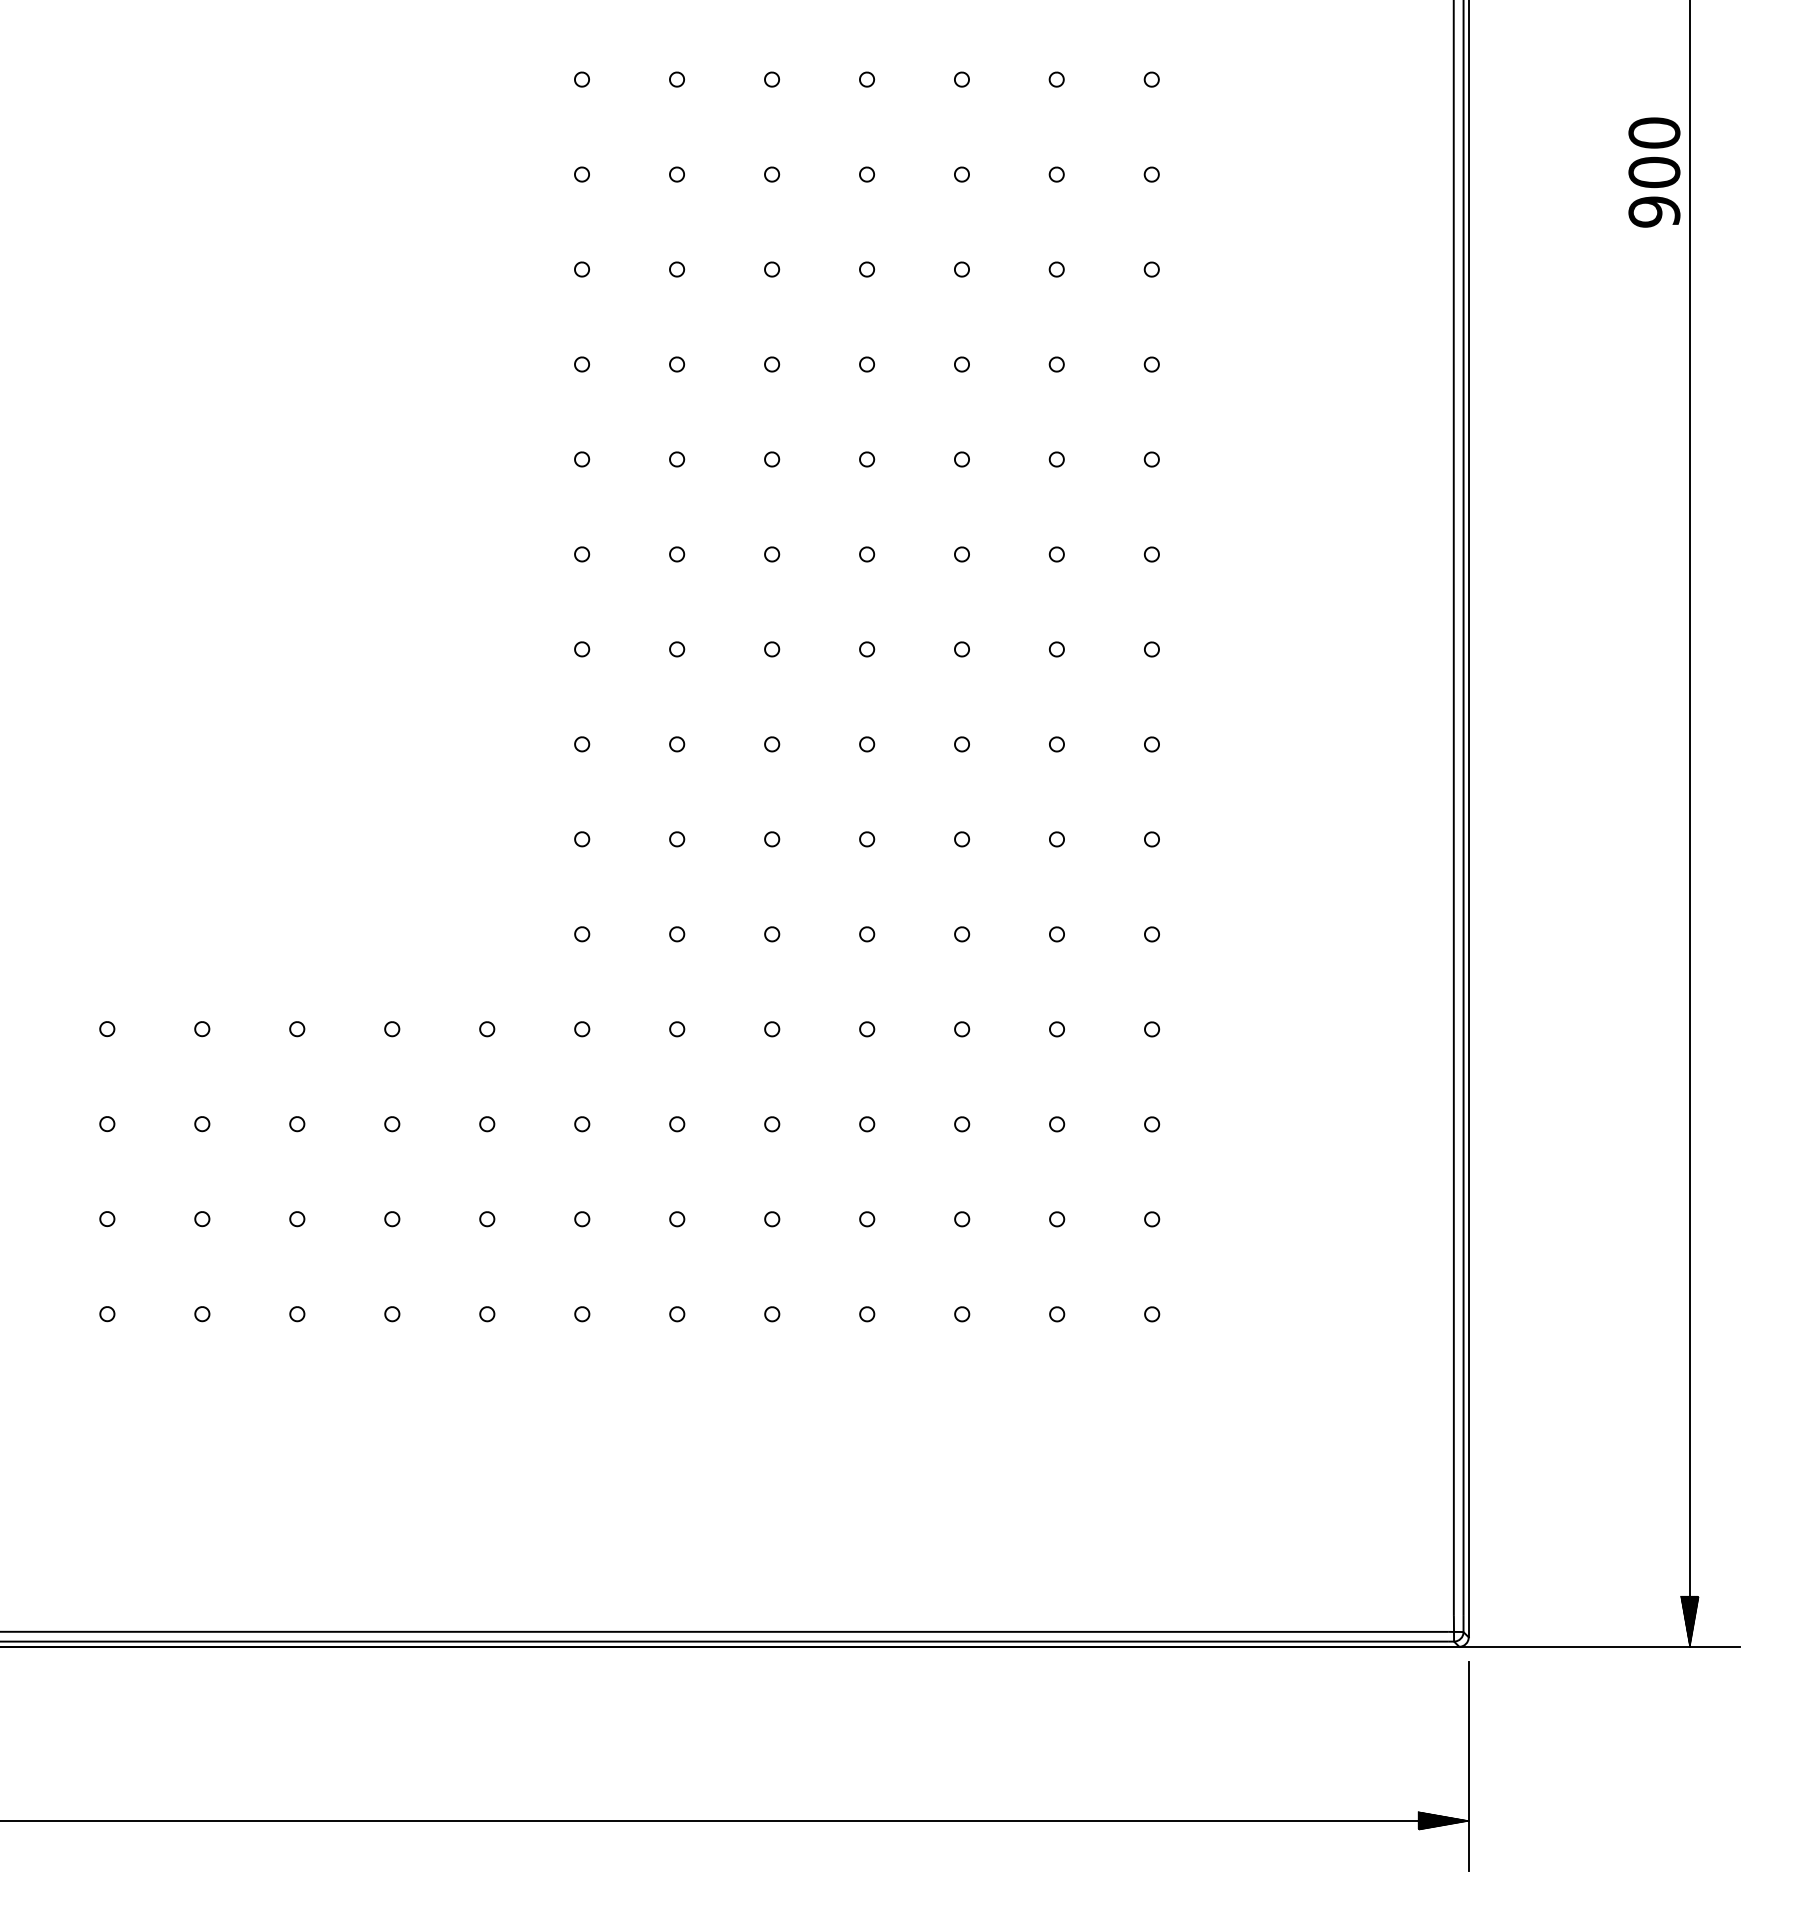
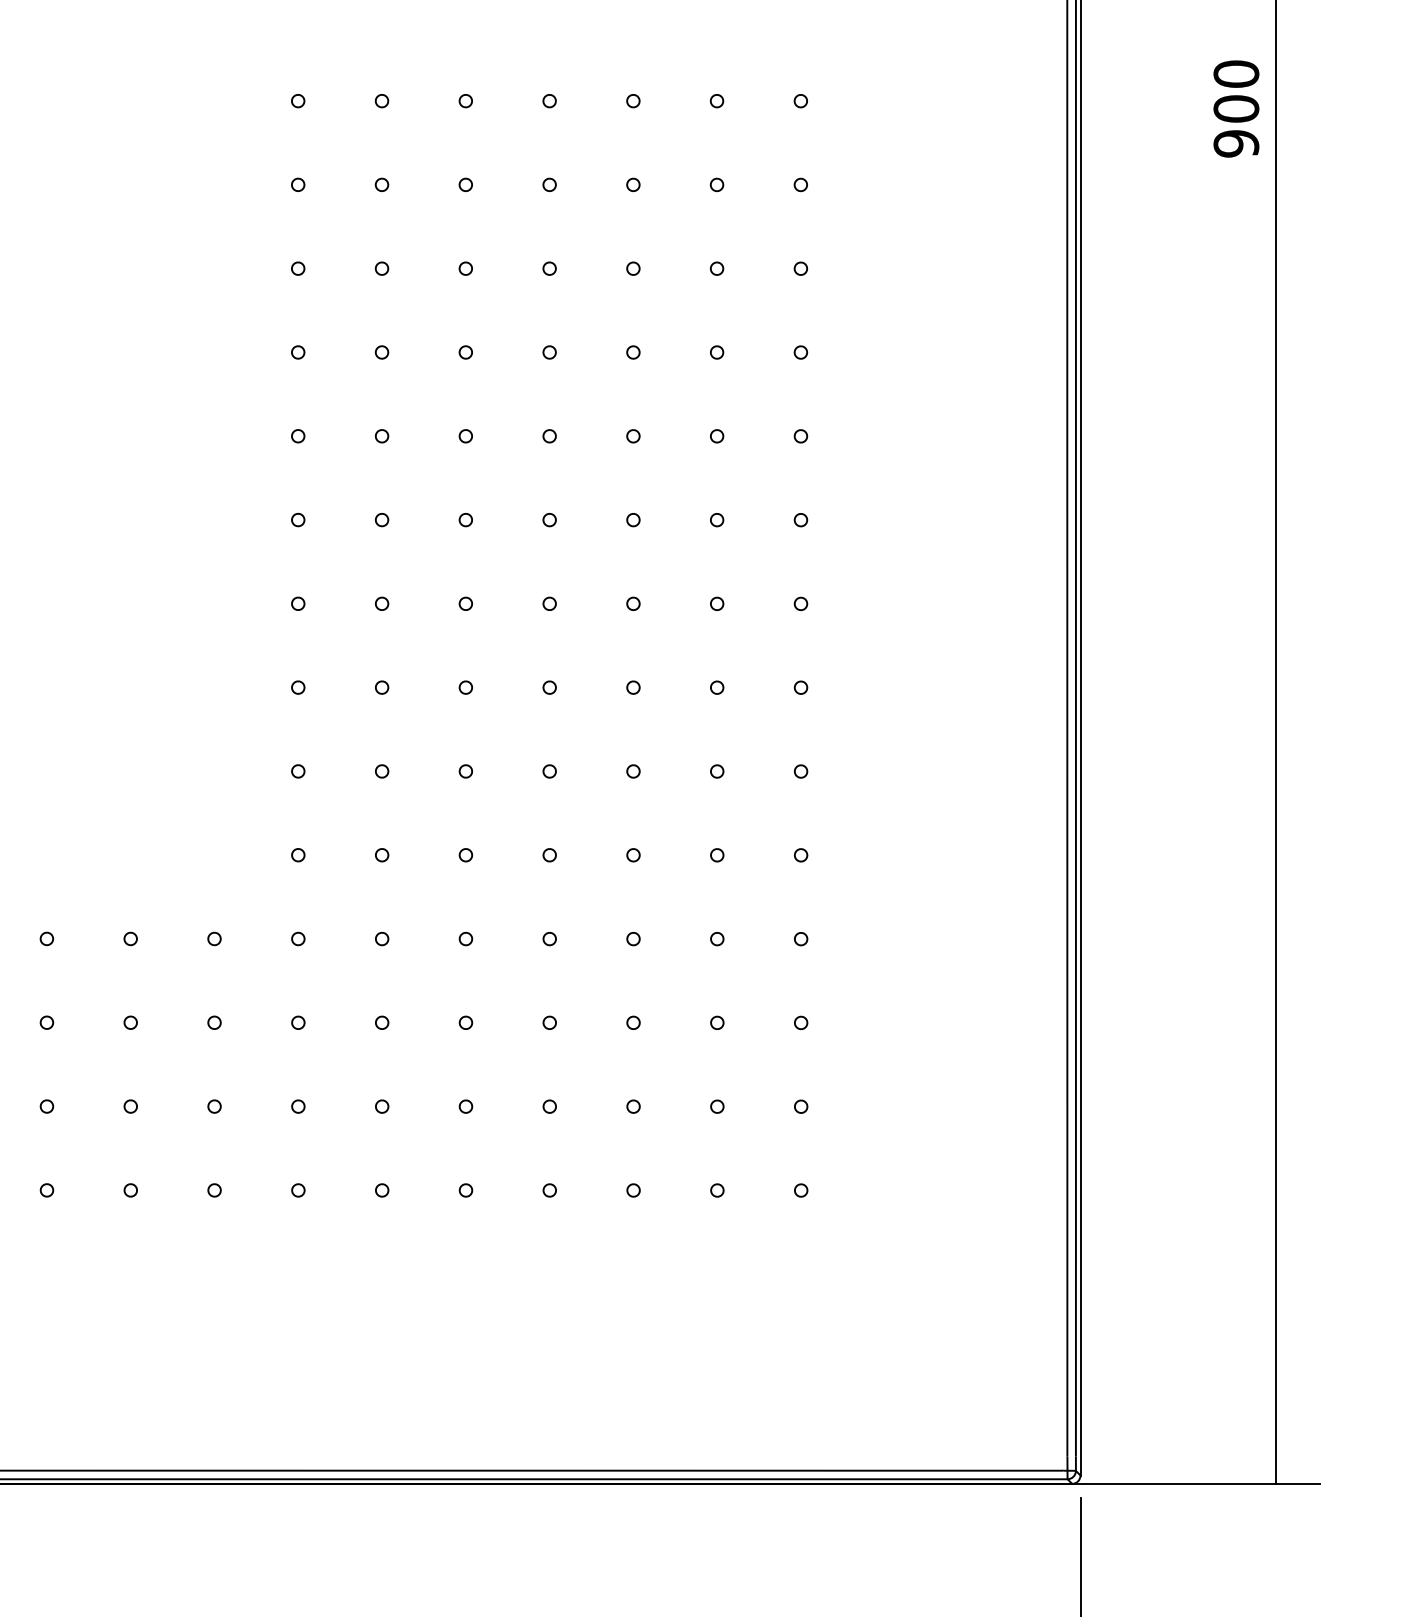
text: (1654, 172) -> (1236, 108), moved
hatch: (1689, 1621) -> (1275, 1461), removed

